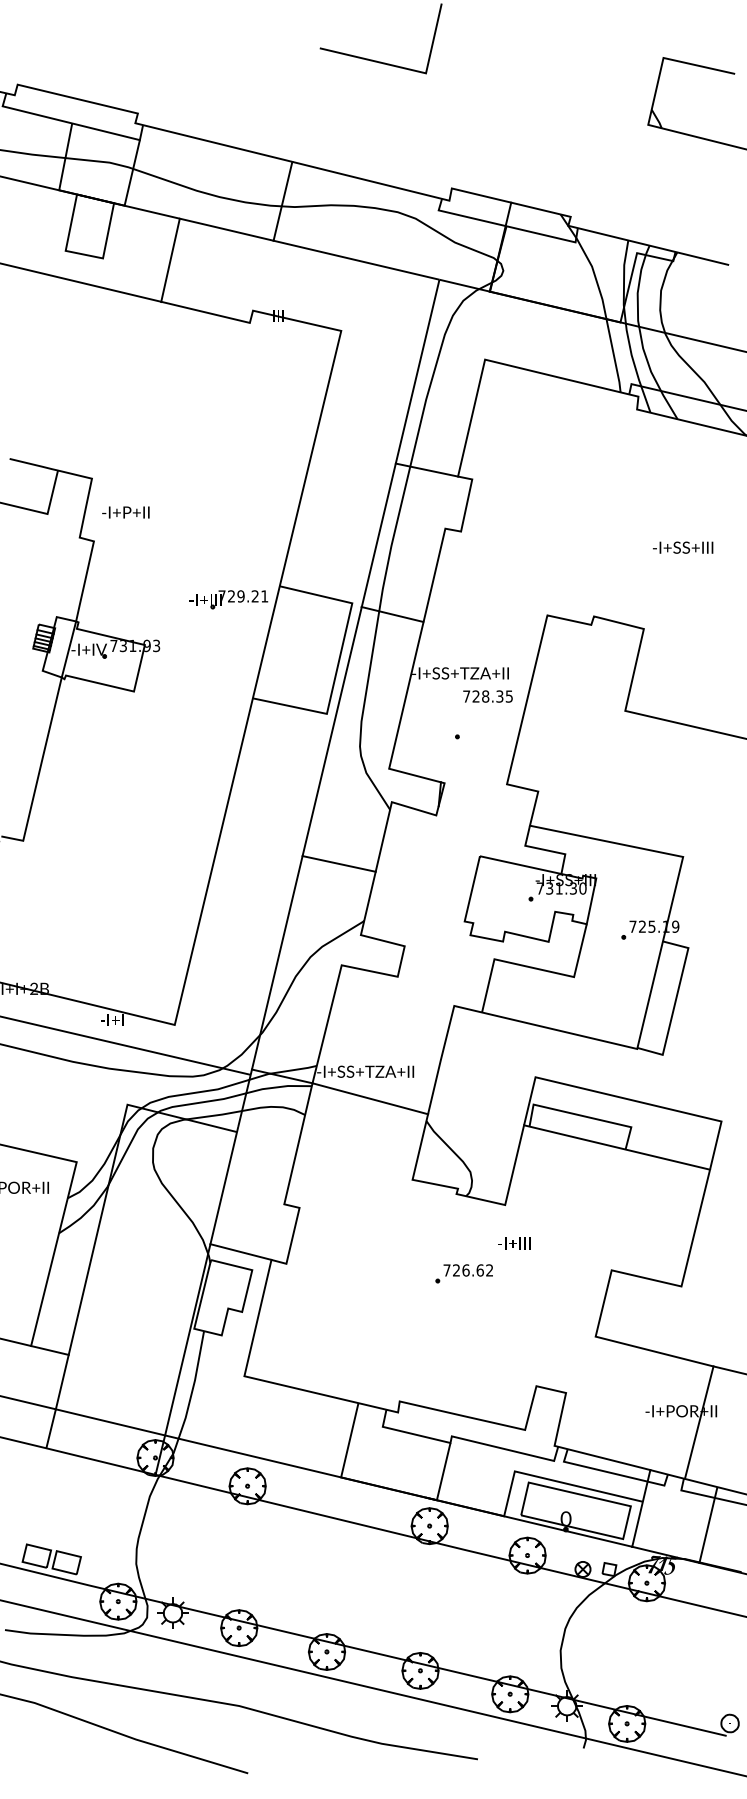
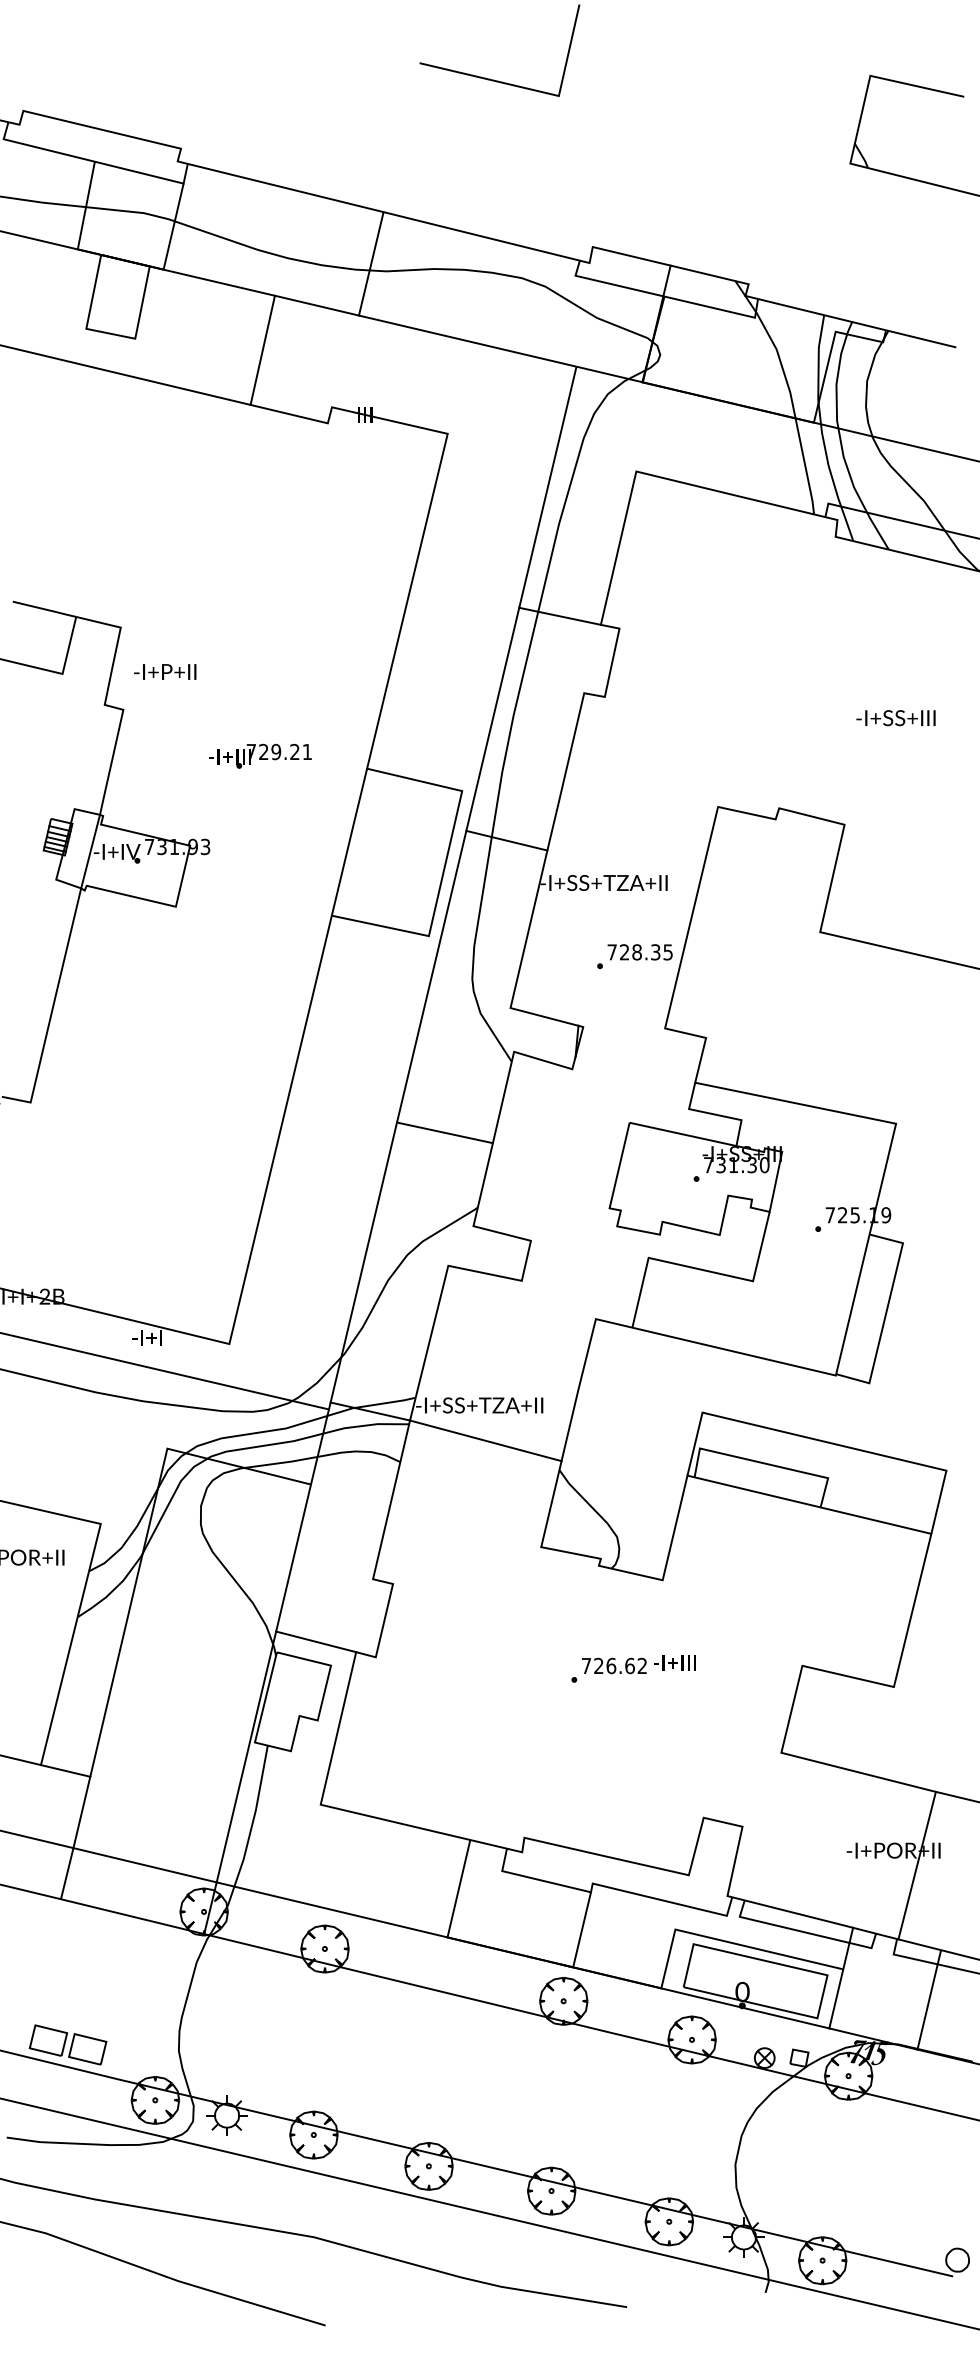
line: (170, 259) -> (262, 349), moved
part: (229, 599) -> (260, 755), moved
line: (392, 614) -> (506, 840), moved
text: (487, 696) -> (639, 952), moved
text: (514, 1243) -> (674, 1662), moved

